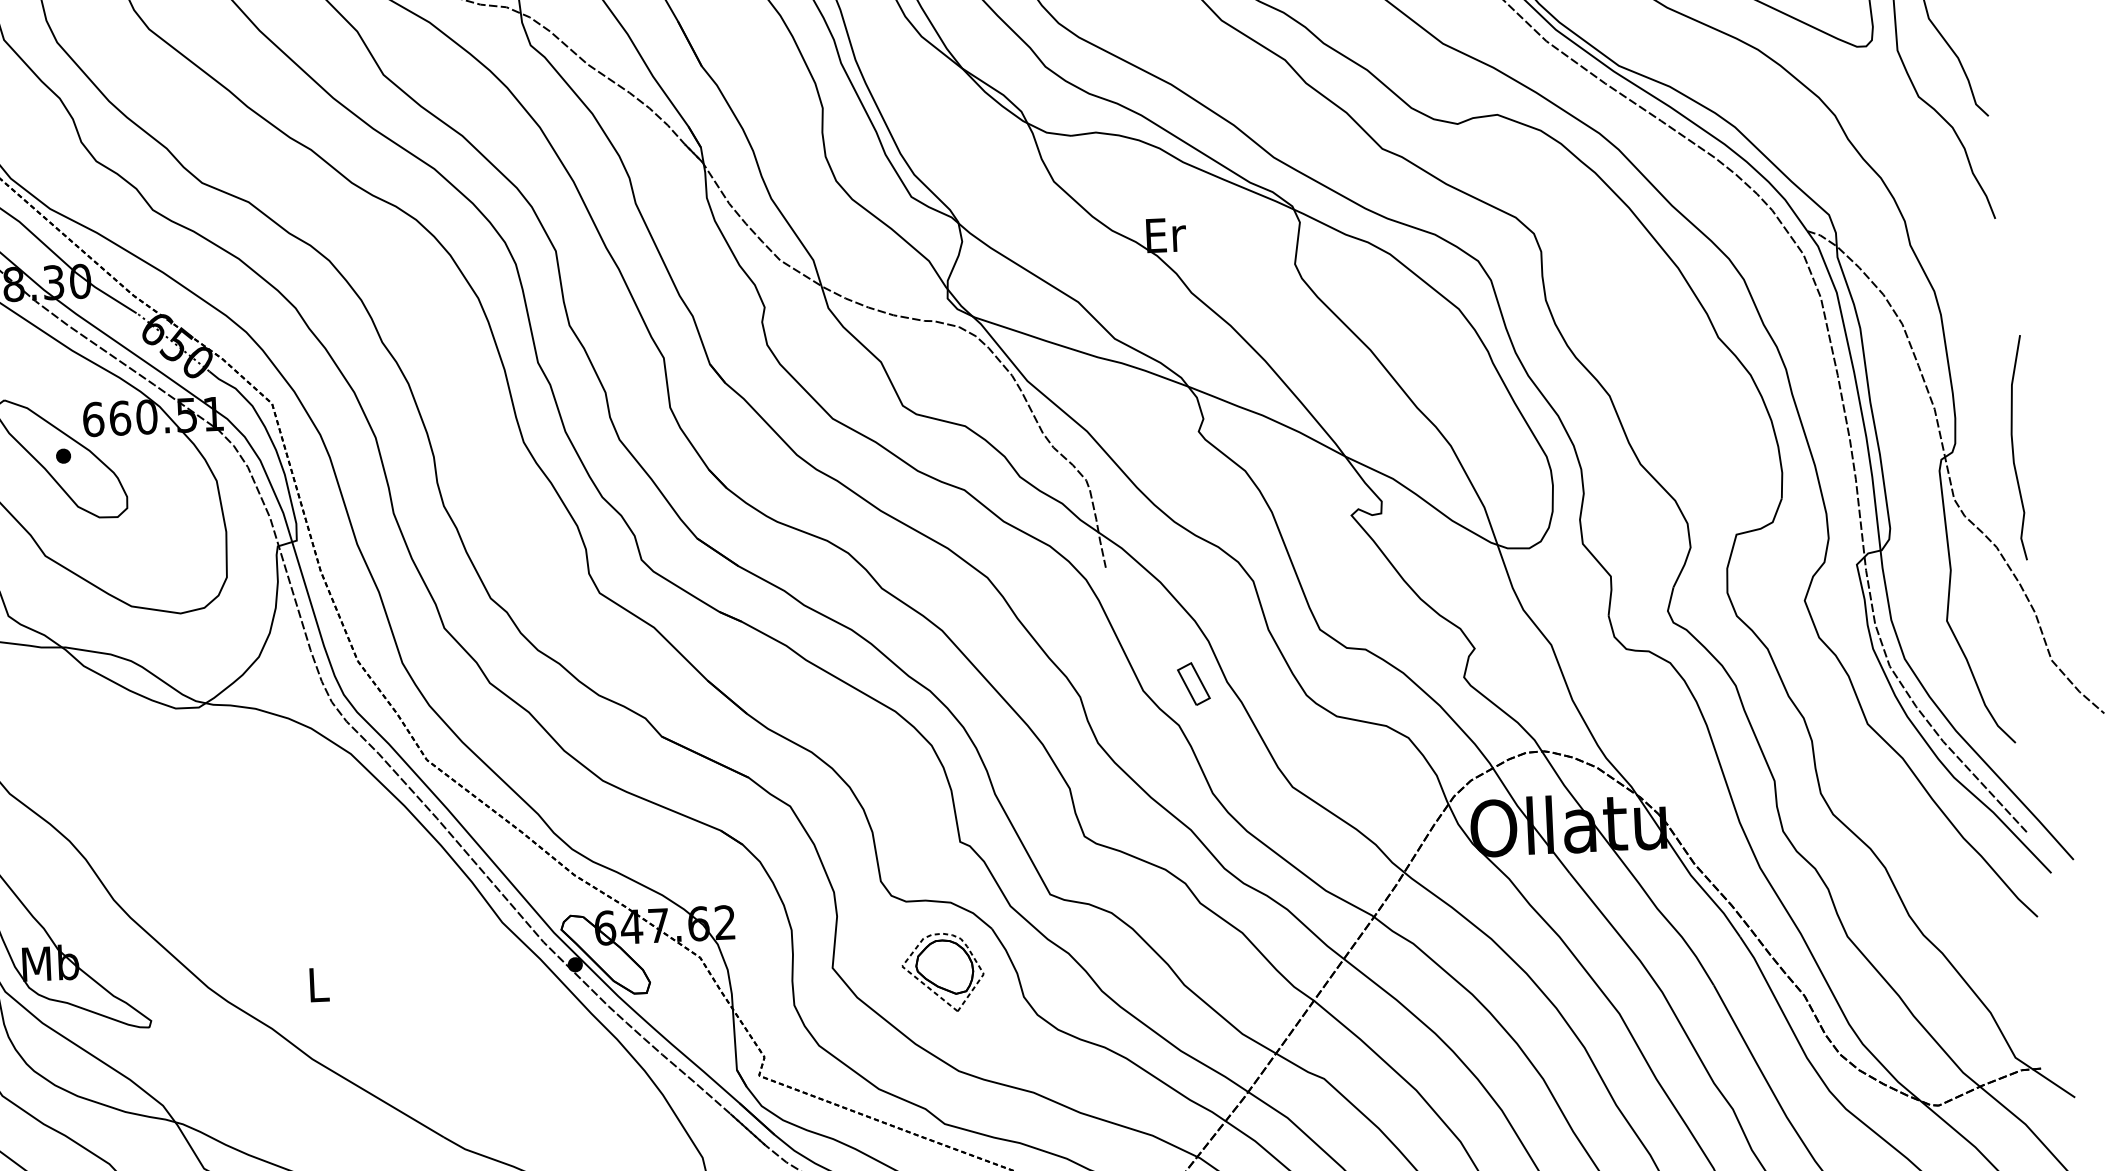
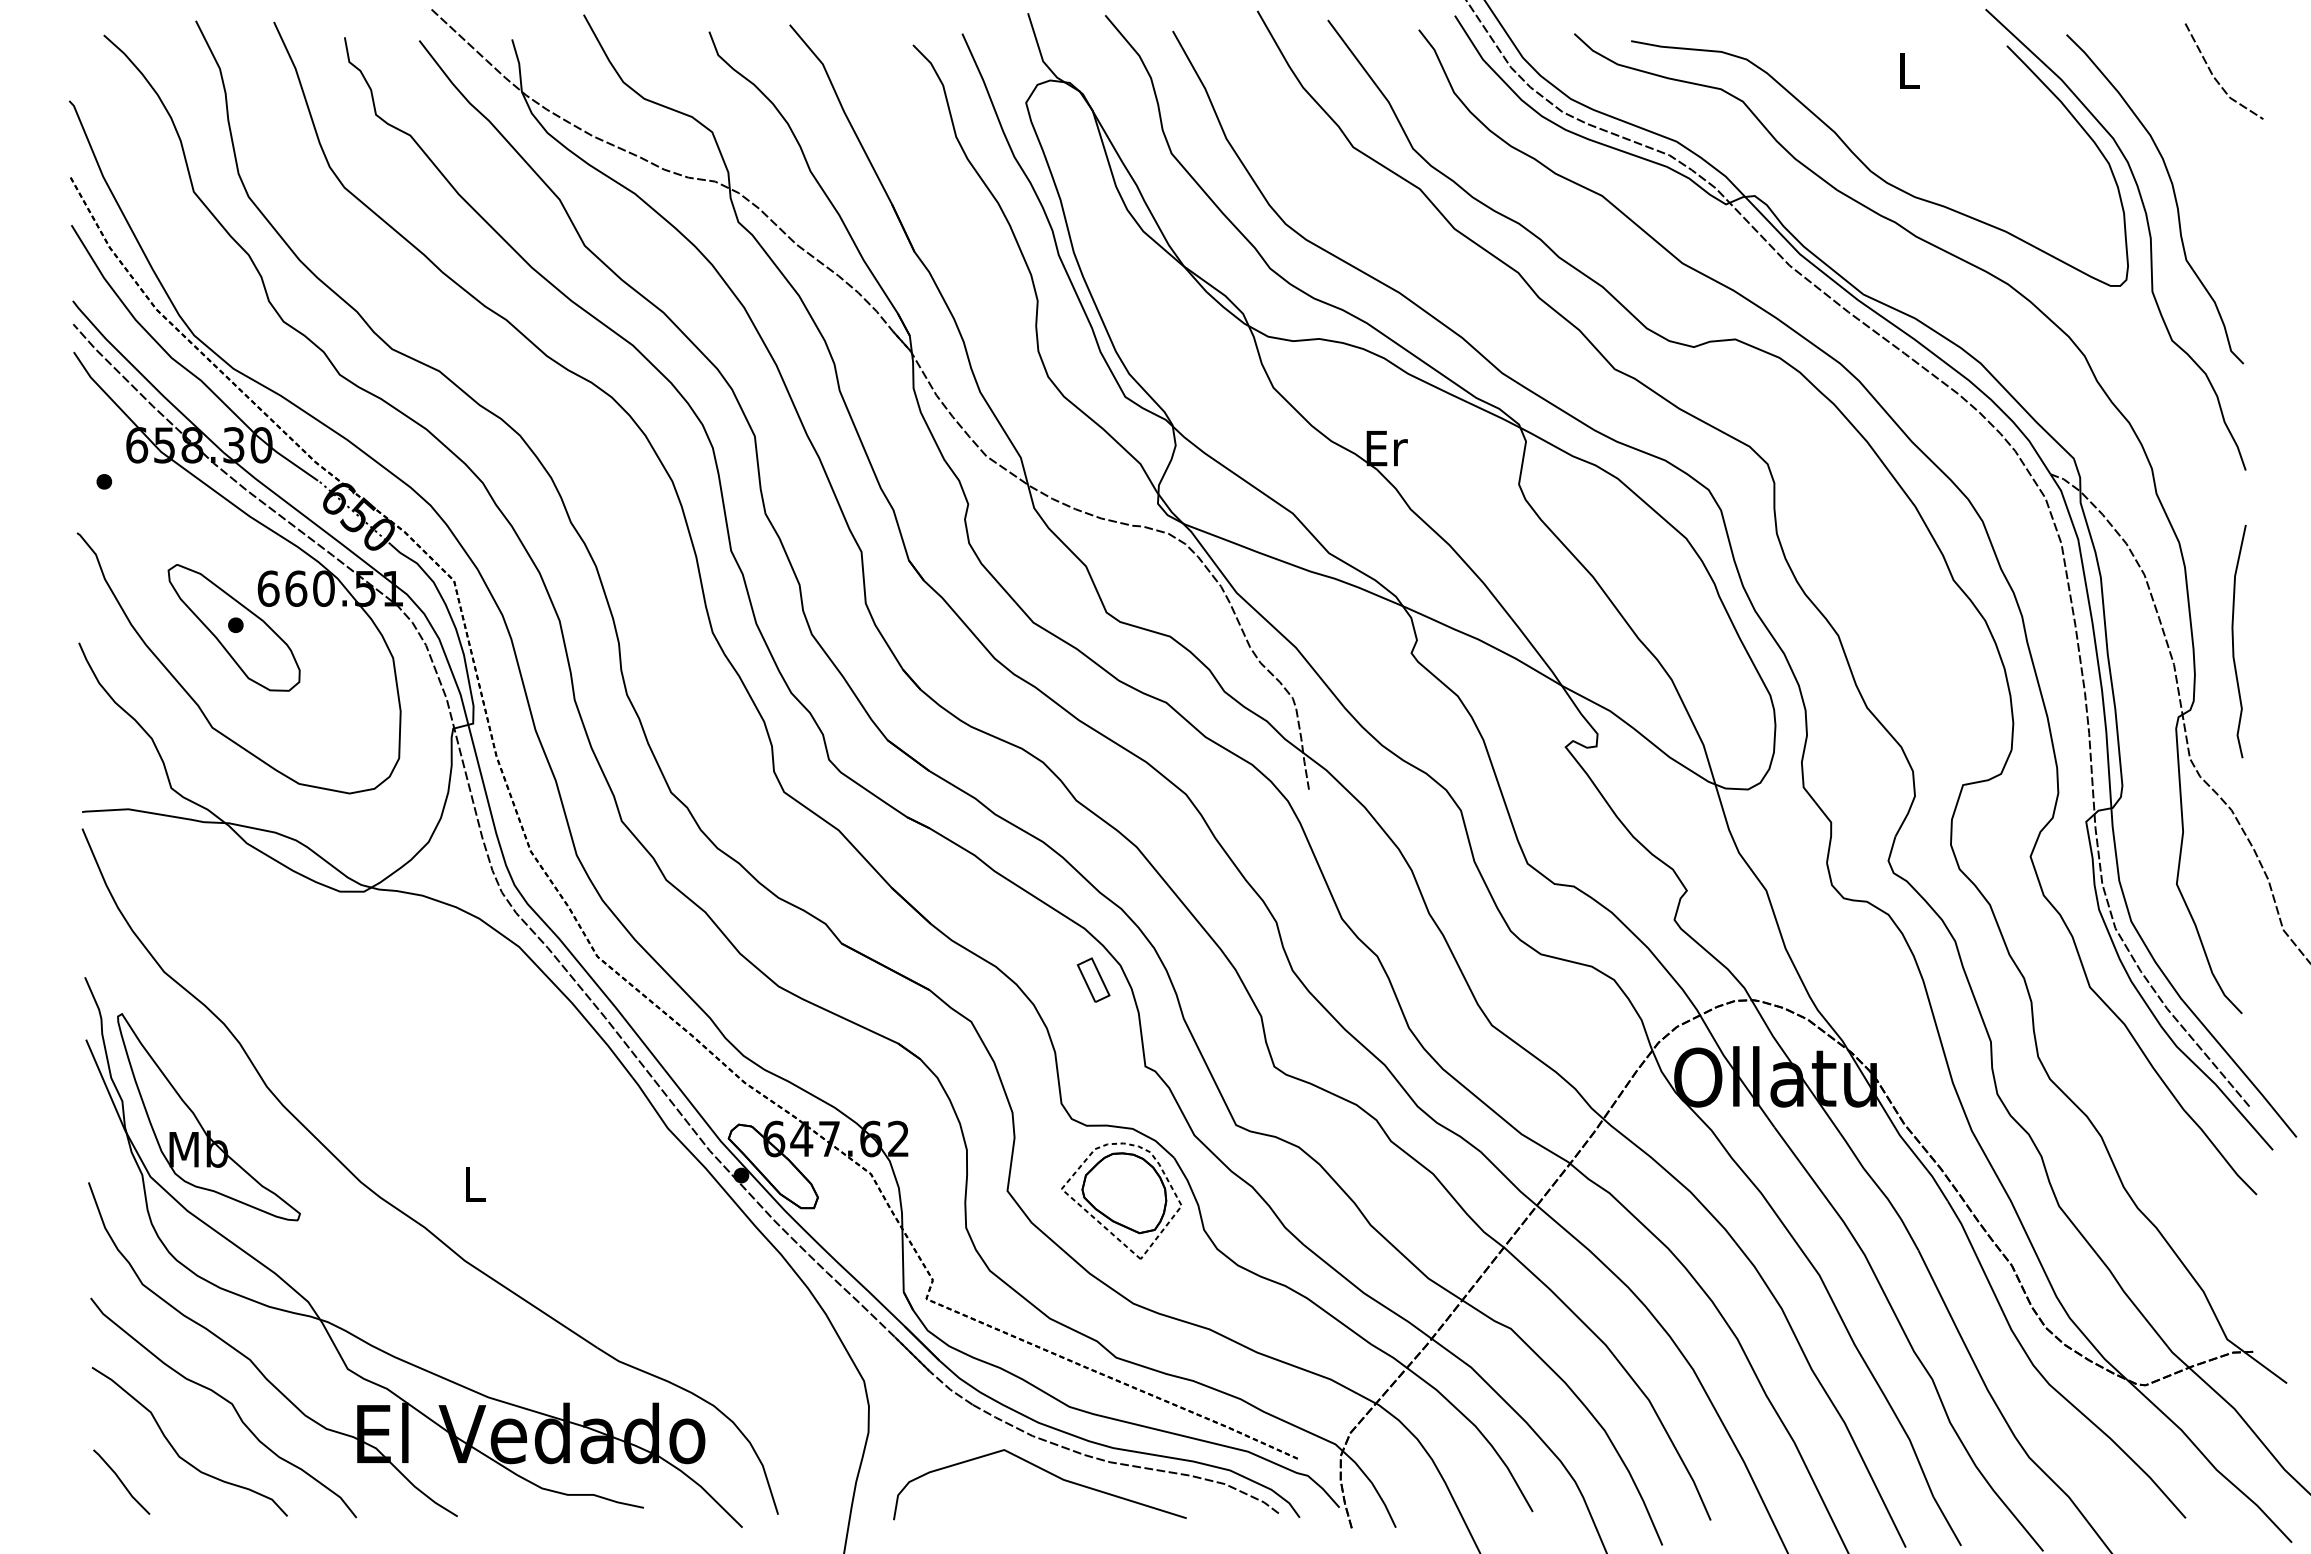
curve: (2013, 448) -> (2233, 641), moved
part: (1193, 683) -> (1093, 979), moved
part: (942, 972) -> (1121, 1200), size x1.43

